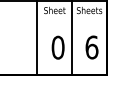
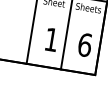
text: (57, 47) -> (51, 39), 0 -> 1

